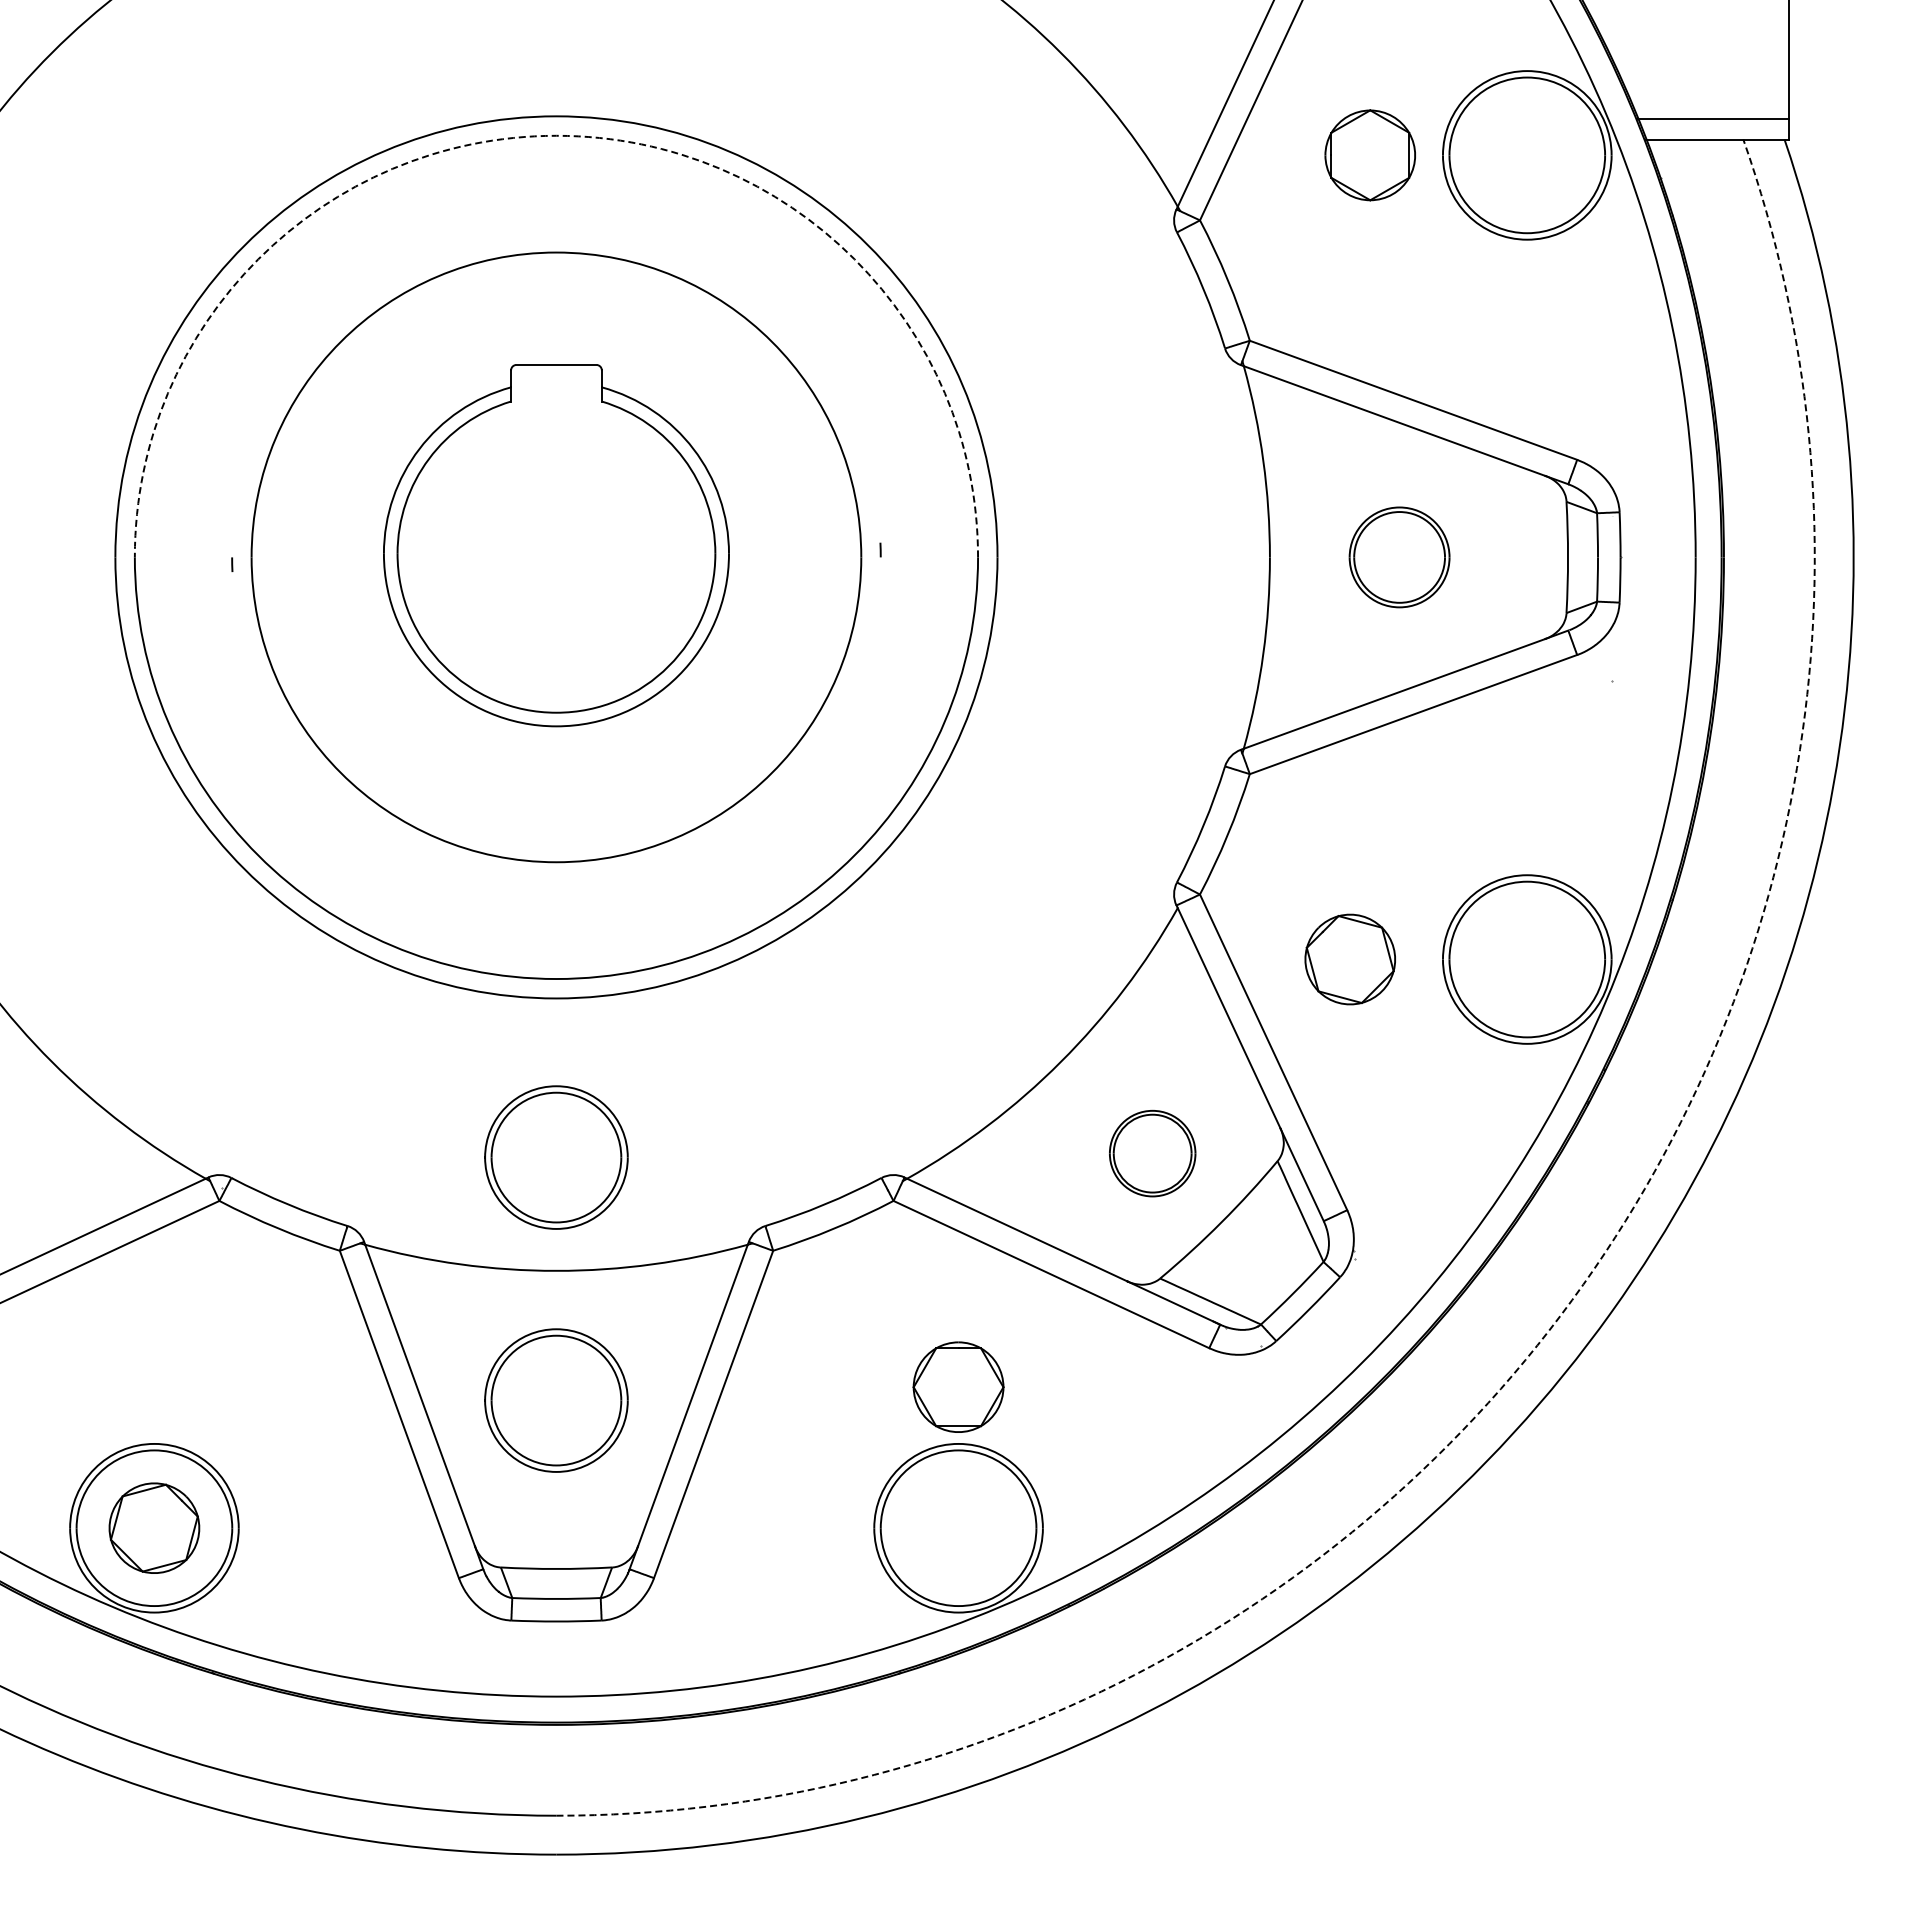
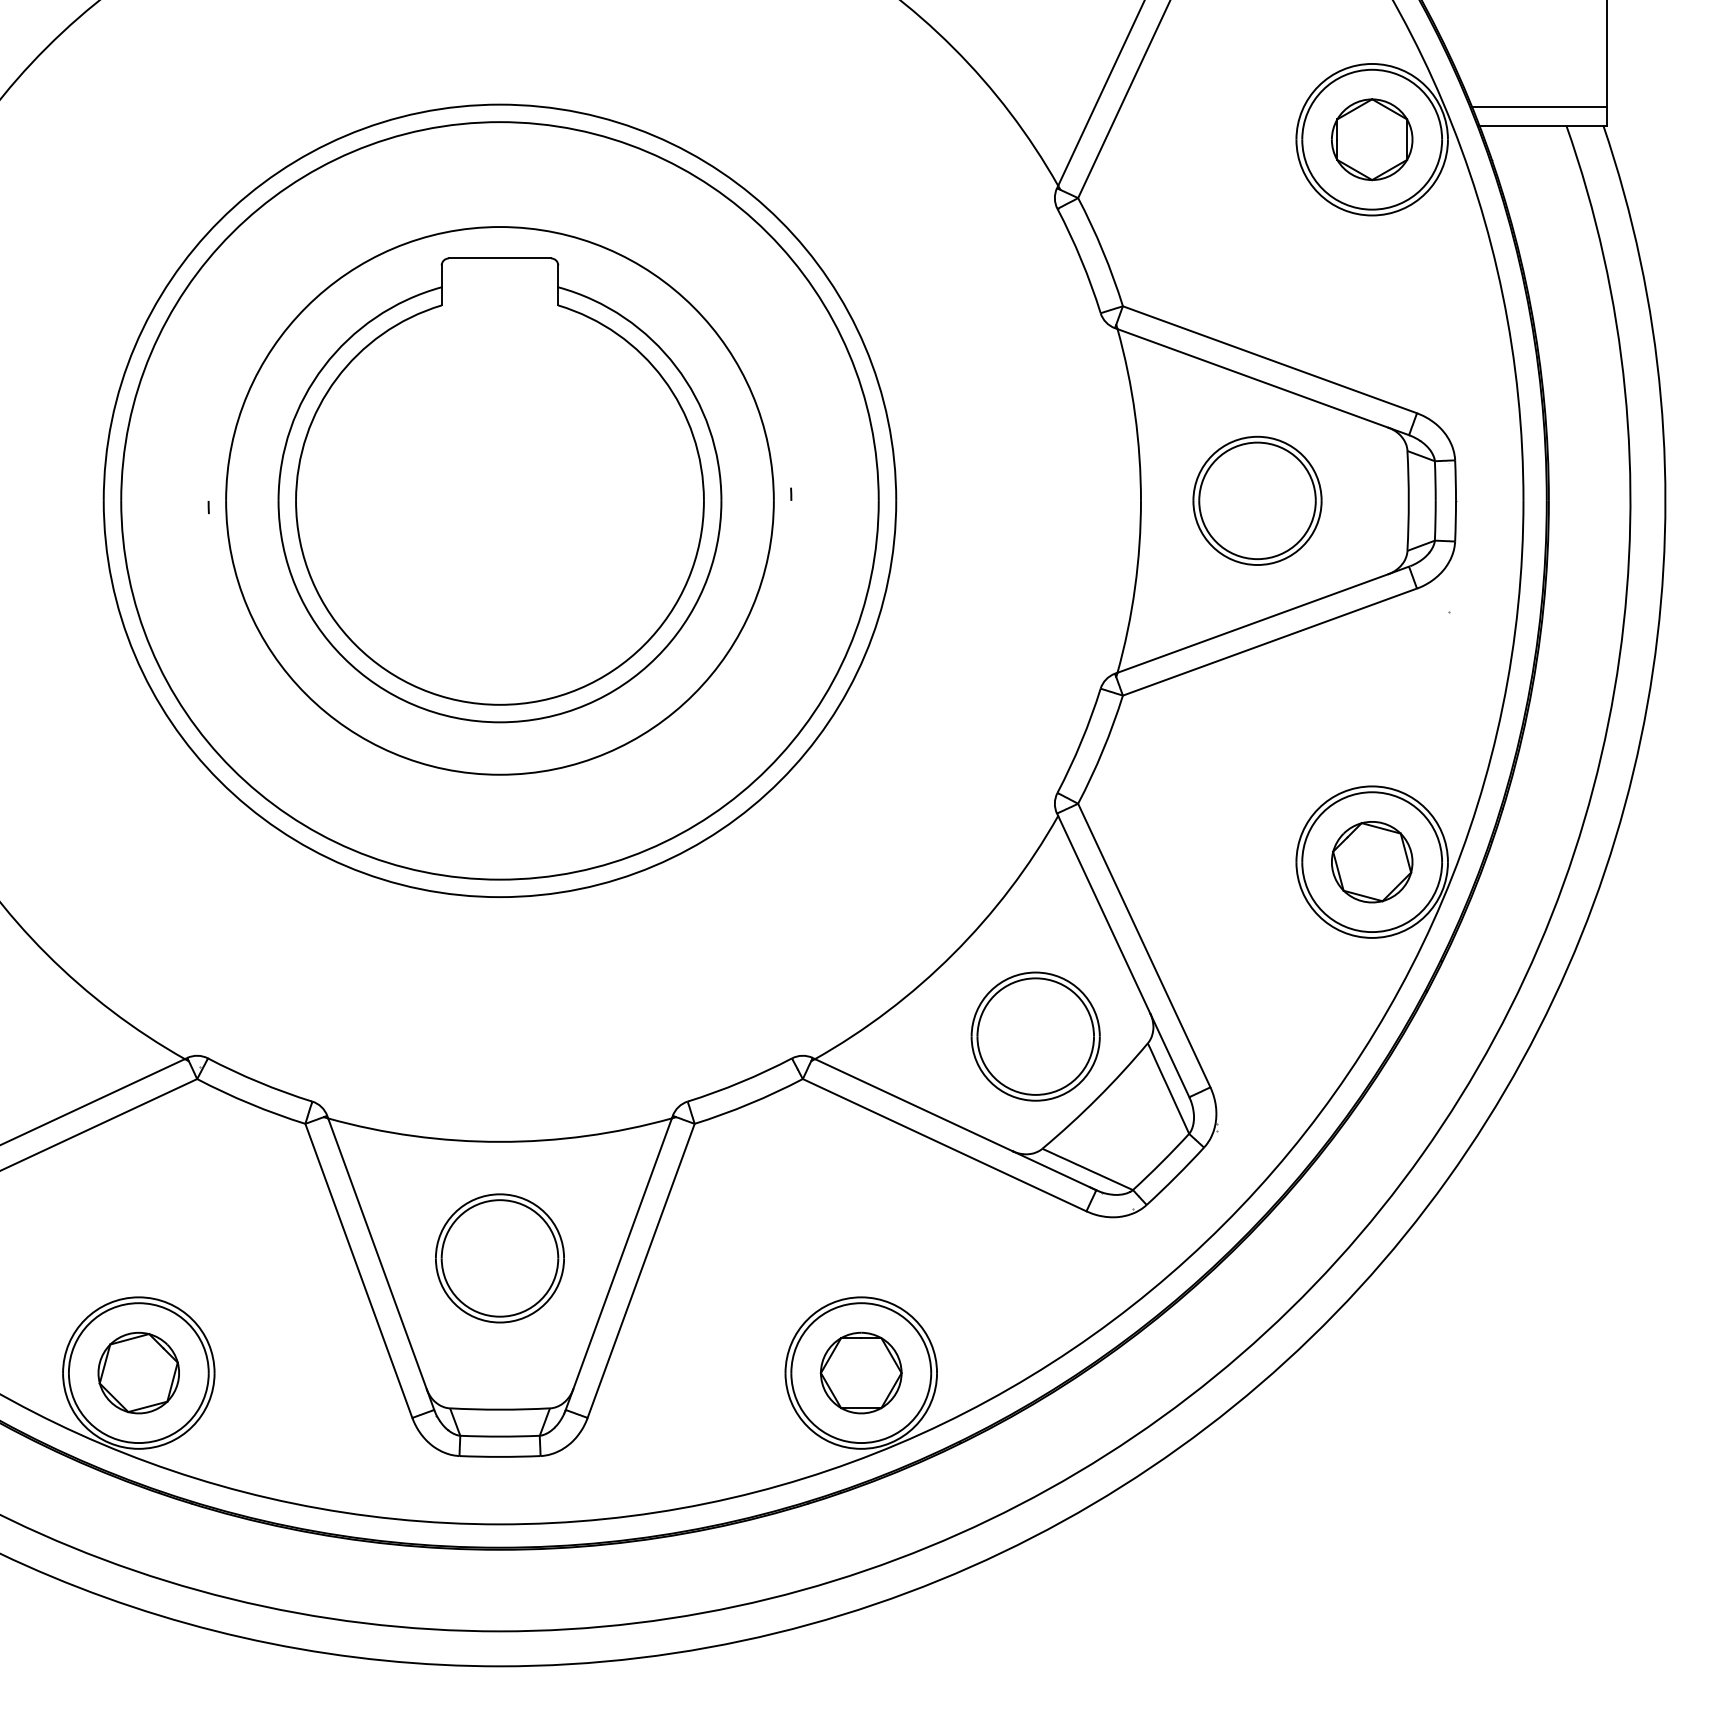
arc: (556, 135) -> (500, 121), dashed -> solid
part: (1369, 155) -> (1371, 139), moved
part: (556, 545) -> (500, 490), size x1.43
part: (1399, 557) -> (1257, 500), size x1.43
part: (1349, 959) -> (1371, 862), moved
part: (1152, 1153) -> (1035, 1036), size x1.67
part: (556, 1157) -> (500, 1040), removed
arc: (1583, 1284) -> (1422, 1154), dashed -> solid
part: (958, 1386) -> (861, 1372), moved

